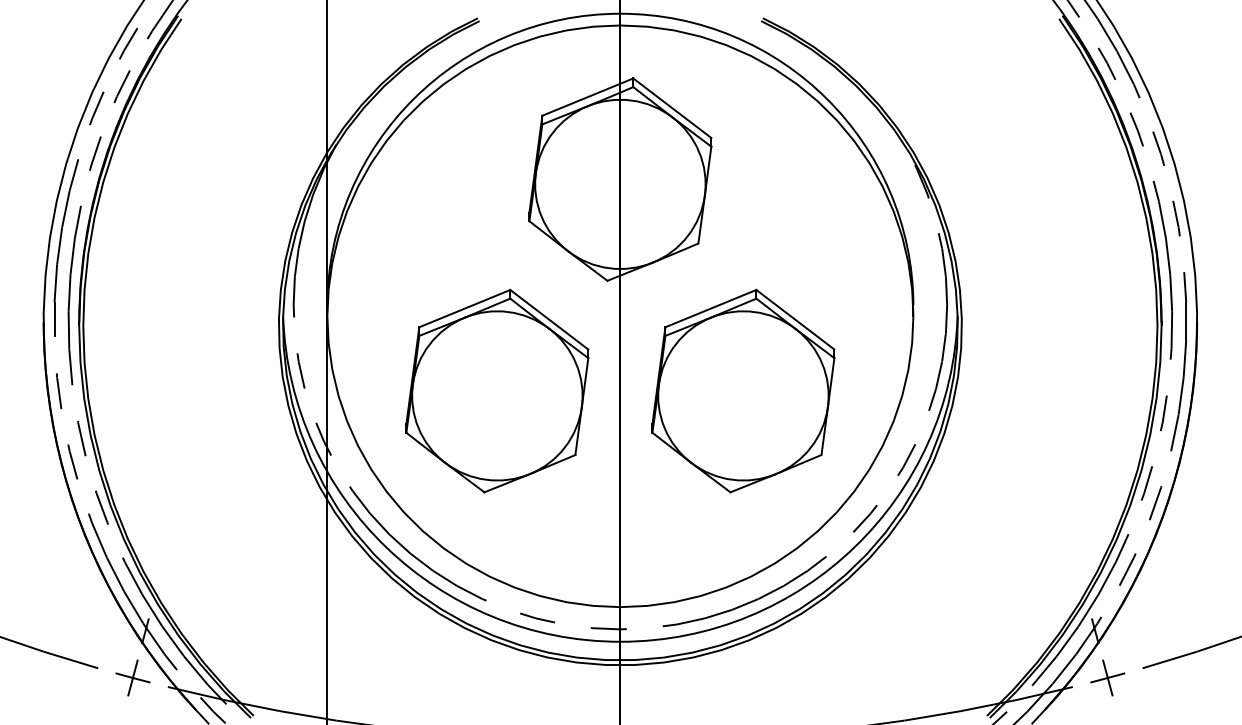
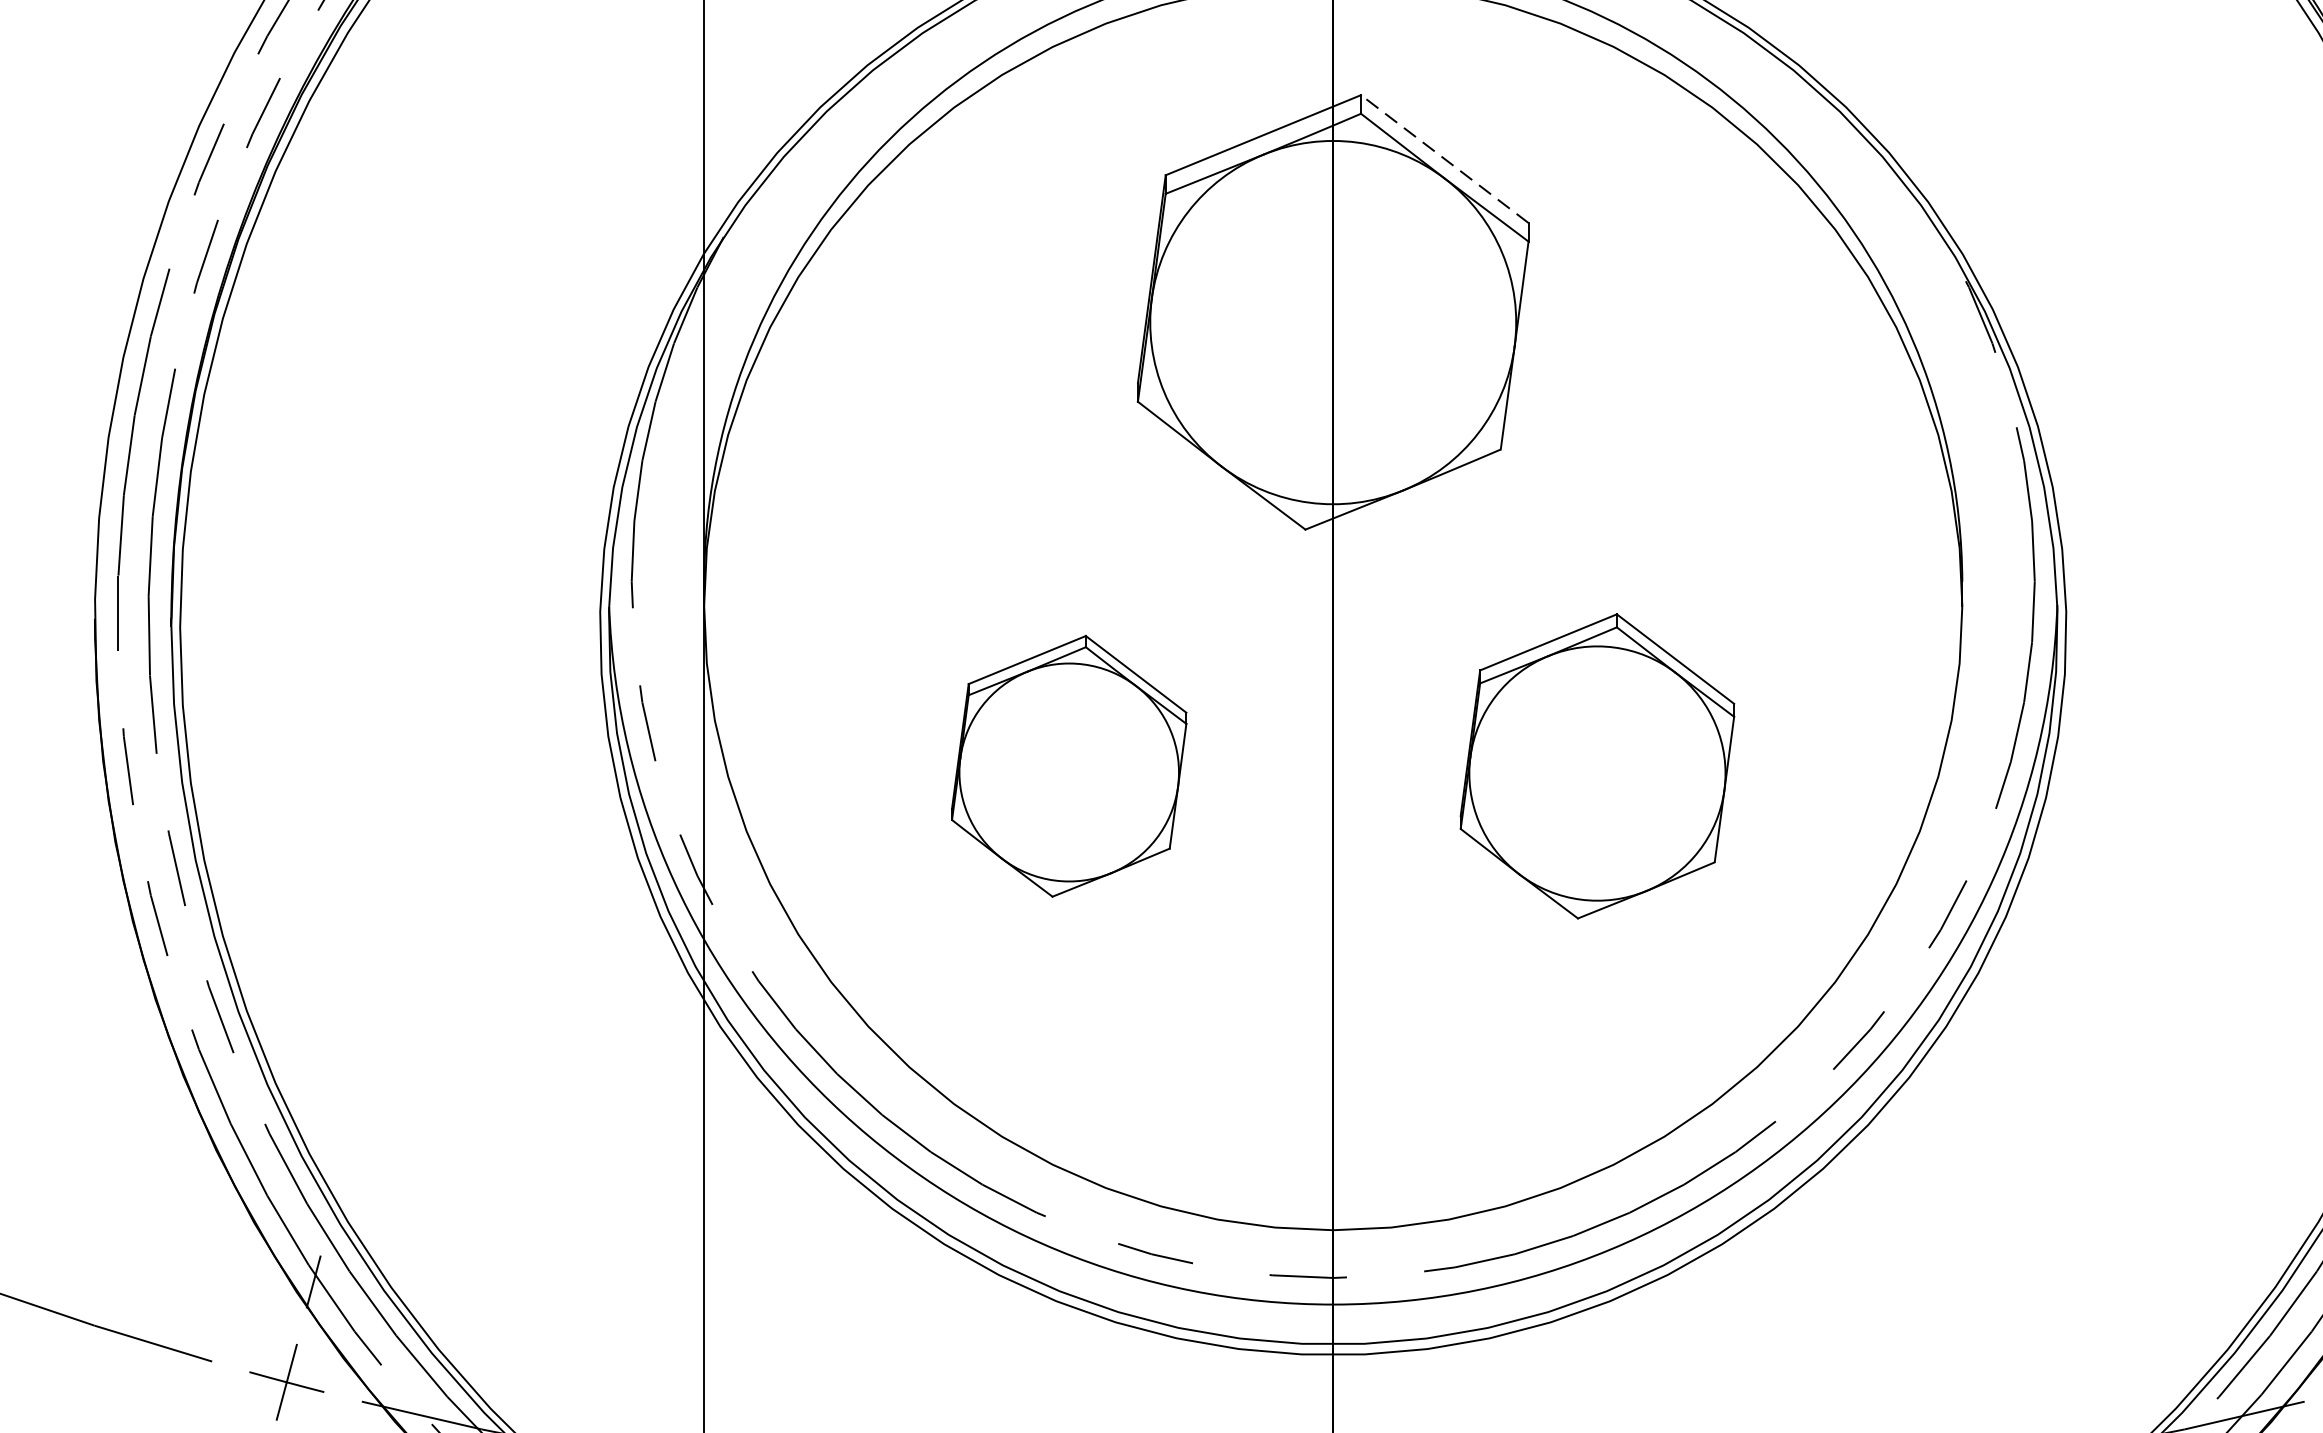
line: (671, 107) -> (1442, 157), solid -> dashed
part: (497, 390) -> (1069, 765), size x0.6
part: (743, 390) -> (1597, 765), size x0.7

